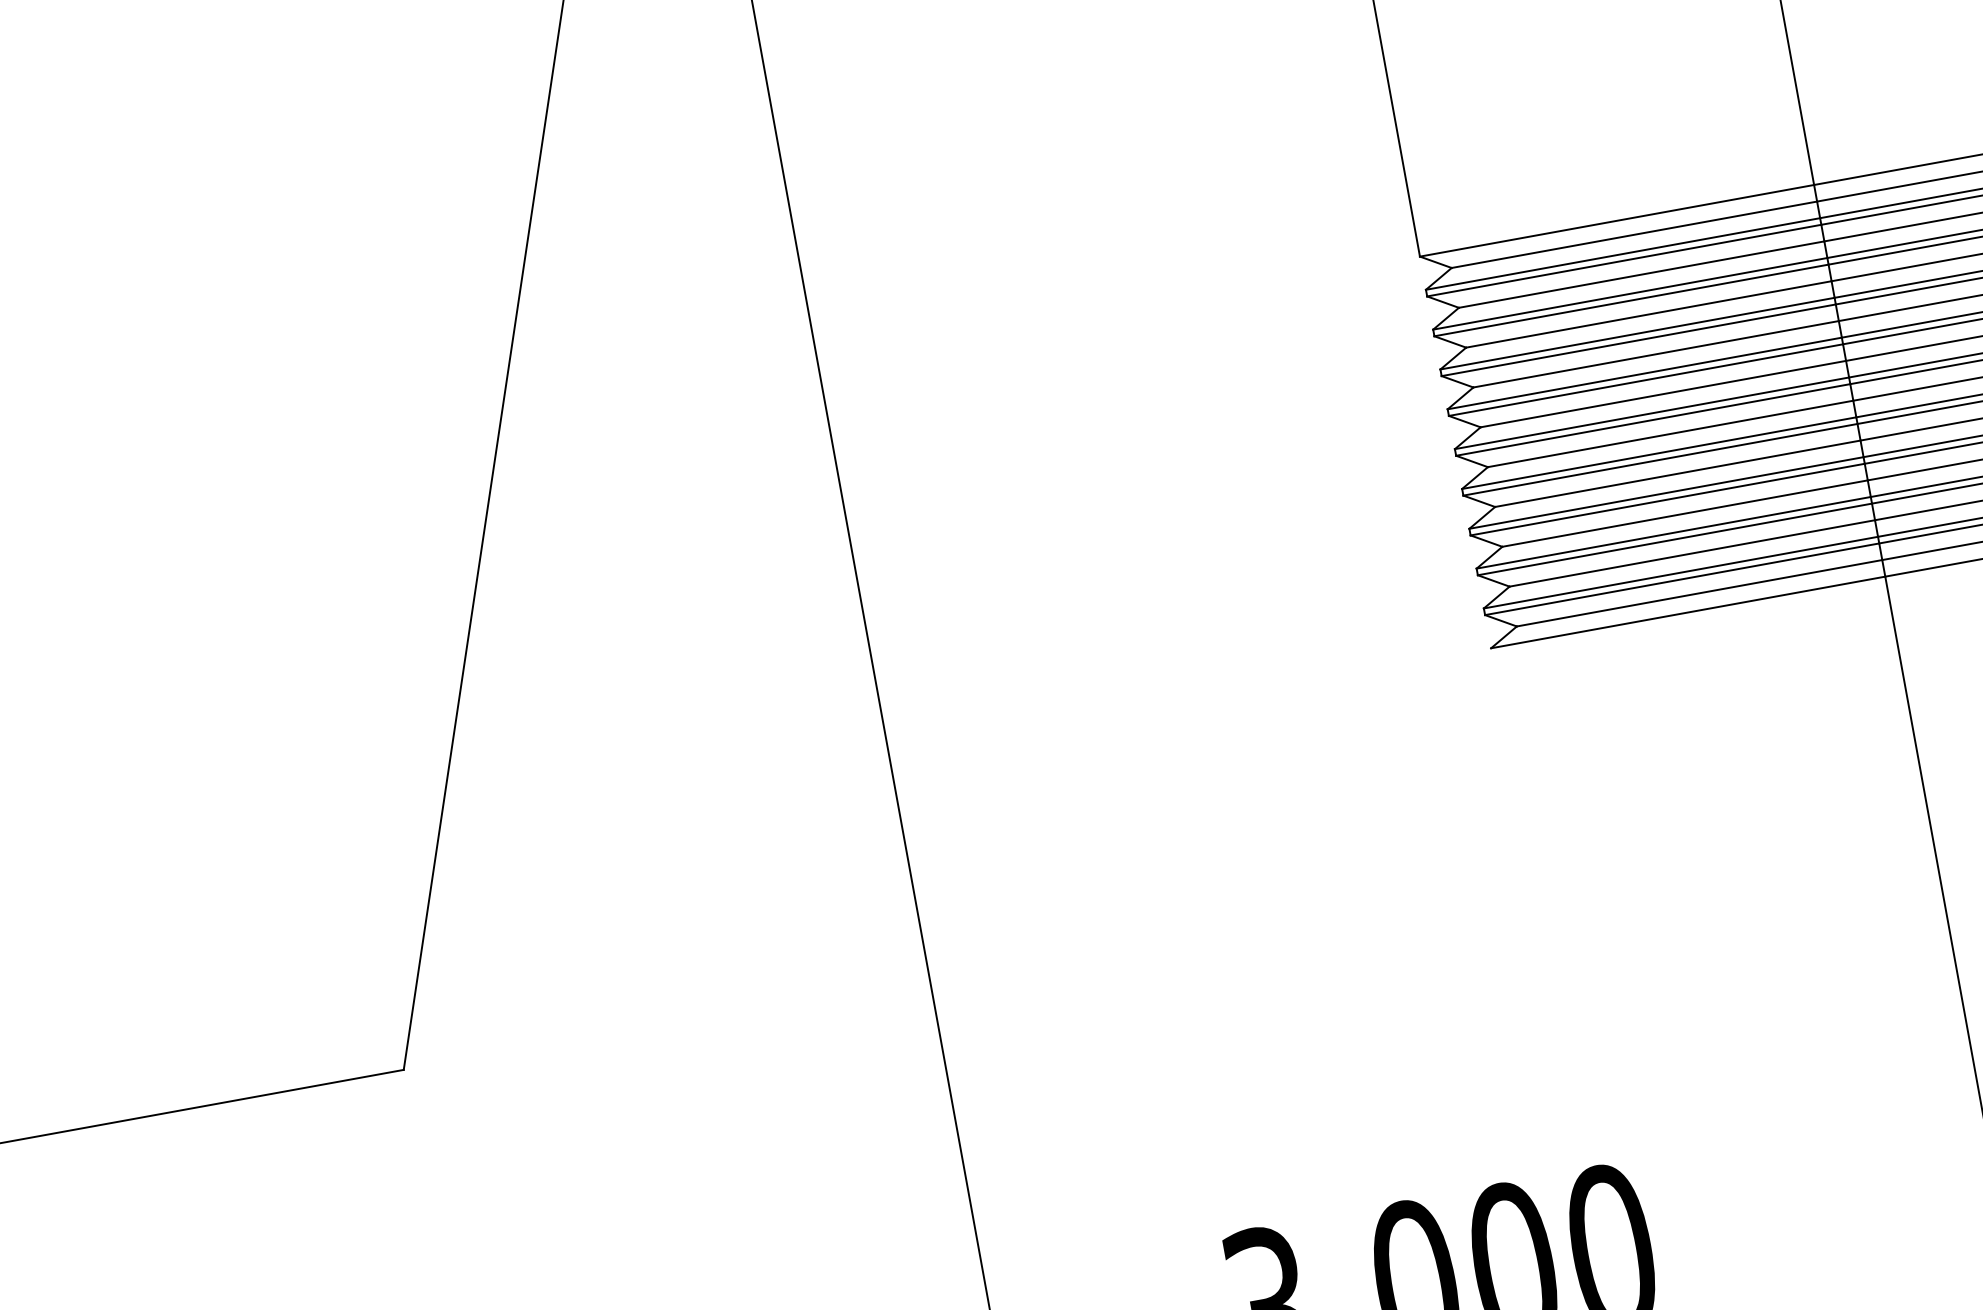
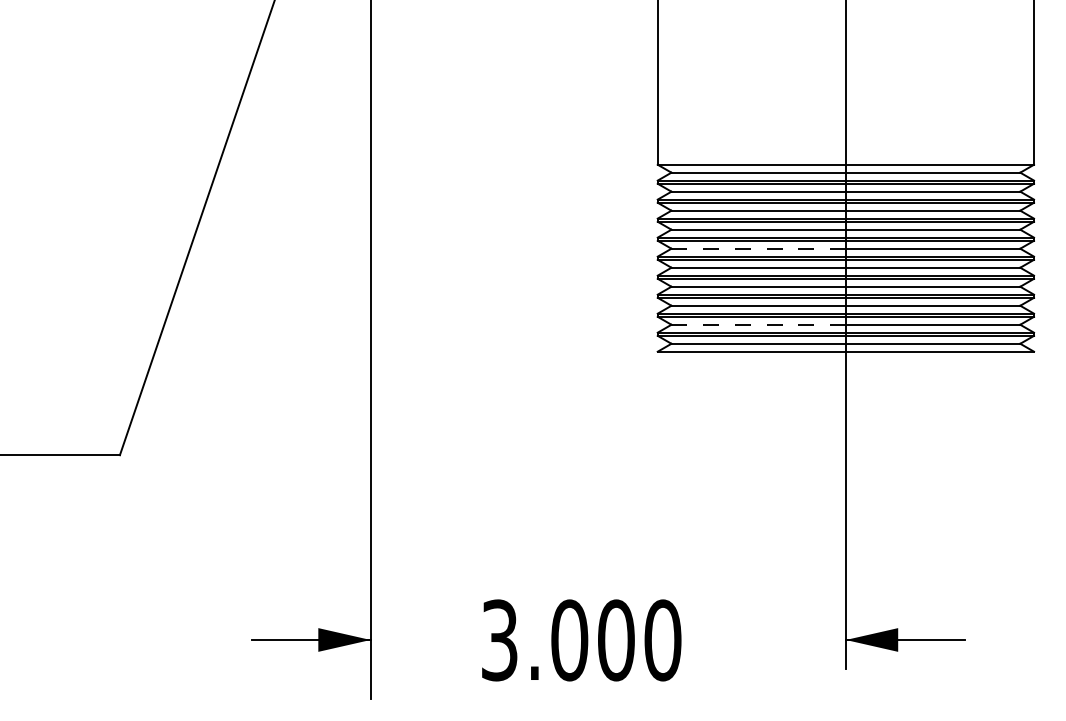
line: (1662, 393) -> (758, 248), solid -> dashed
line: (1691, 552) -> (758, 324), solid -> dashed

